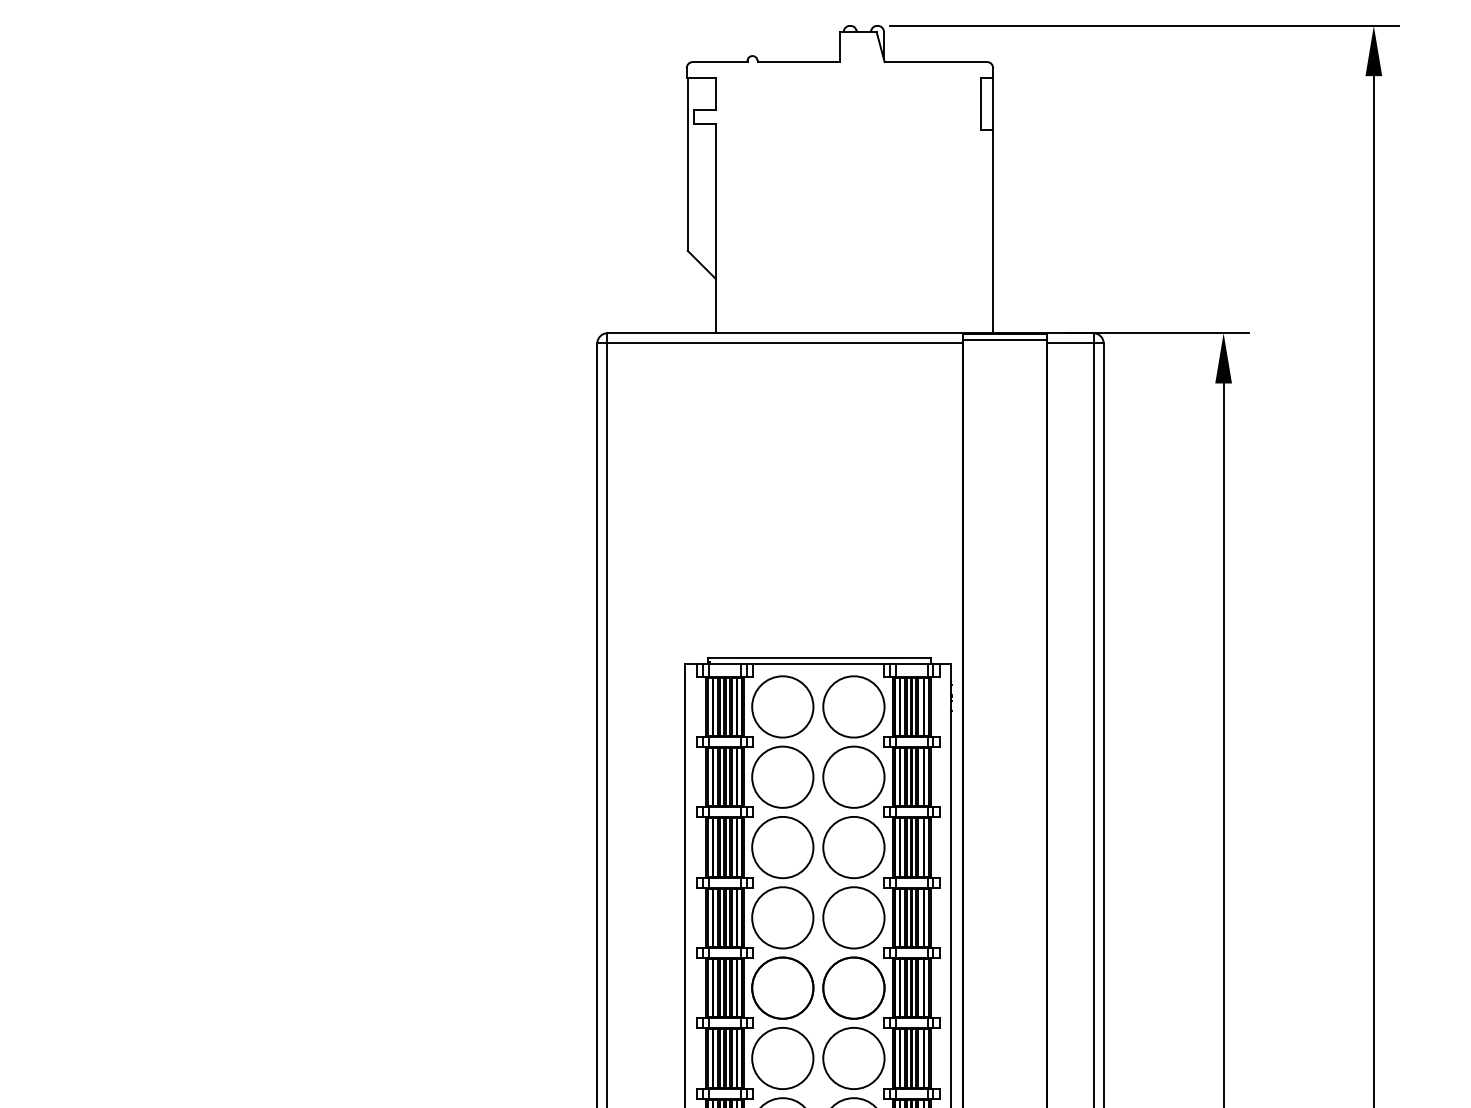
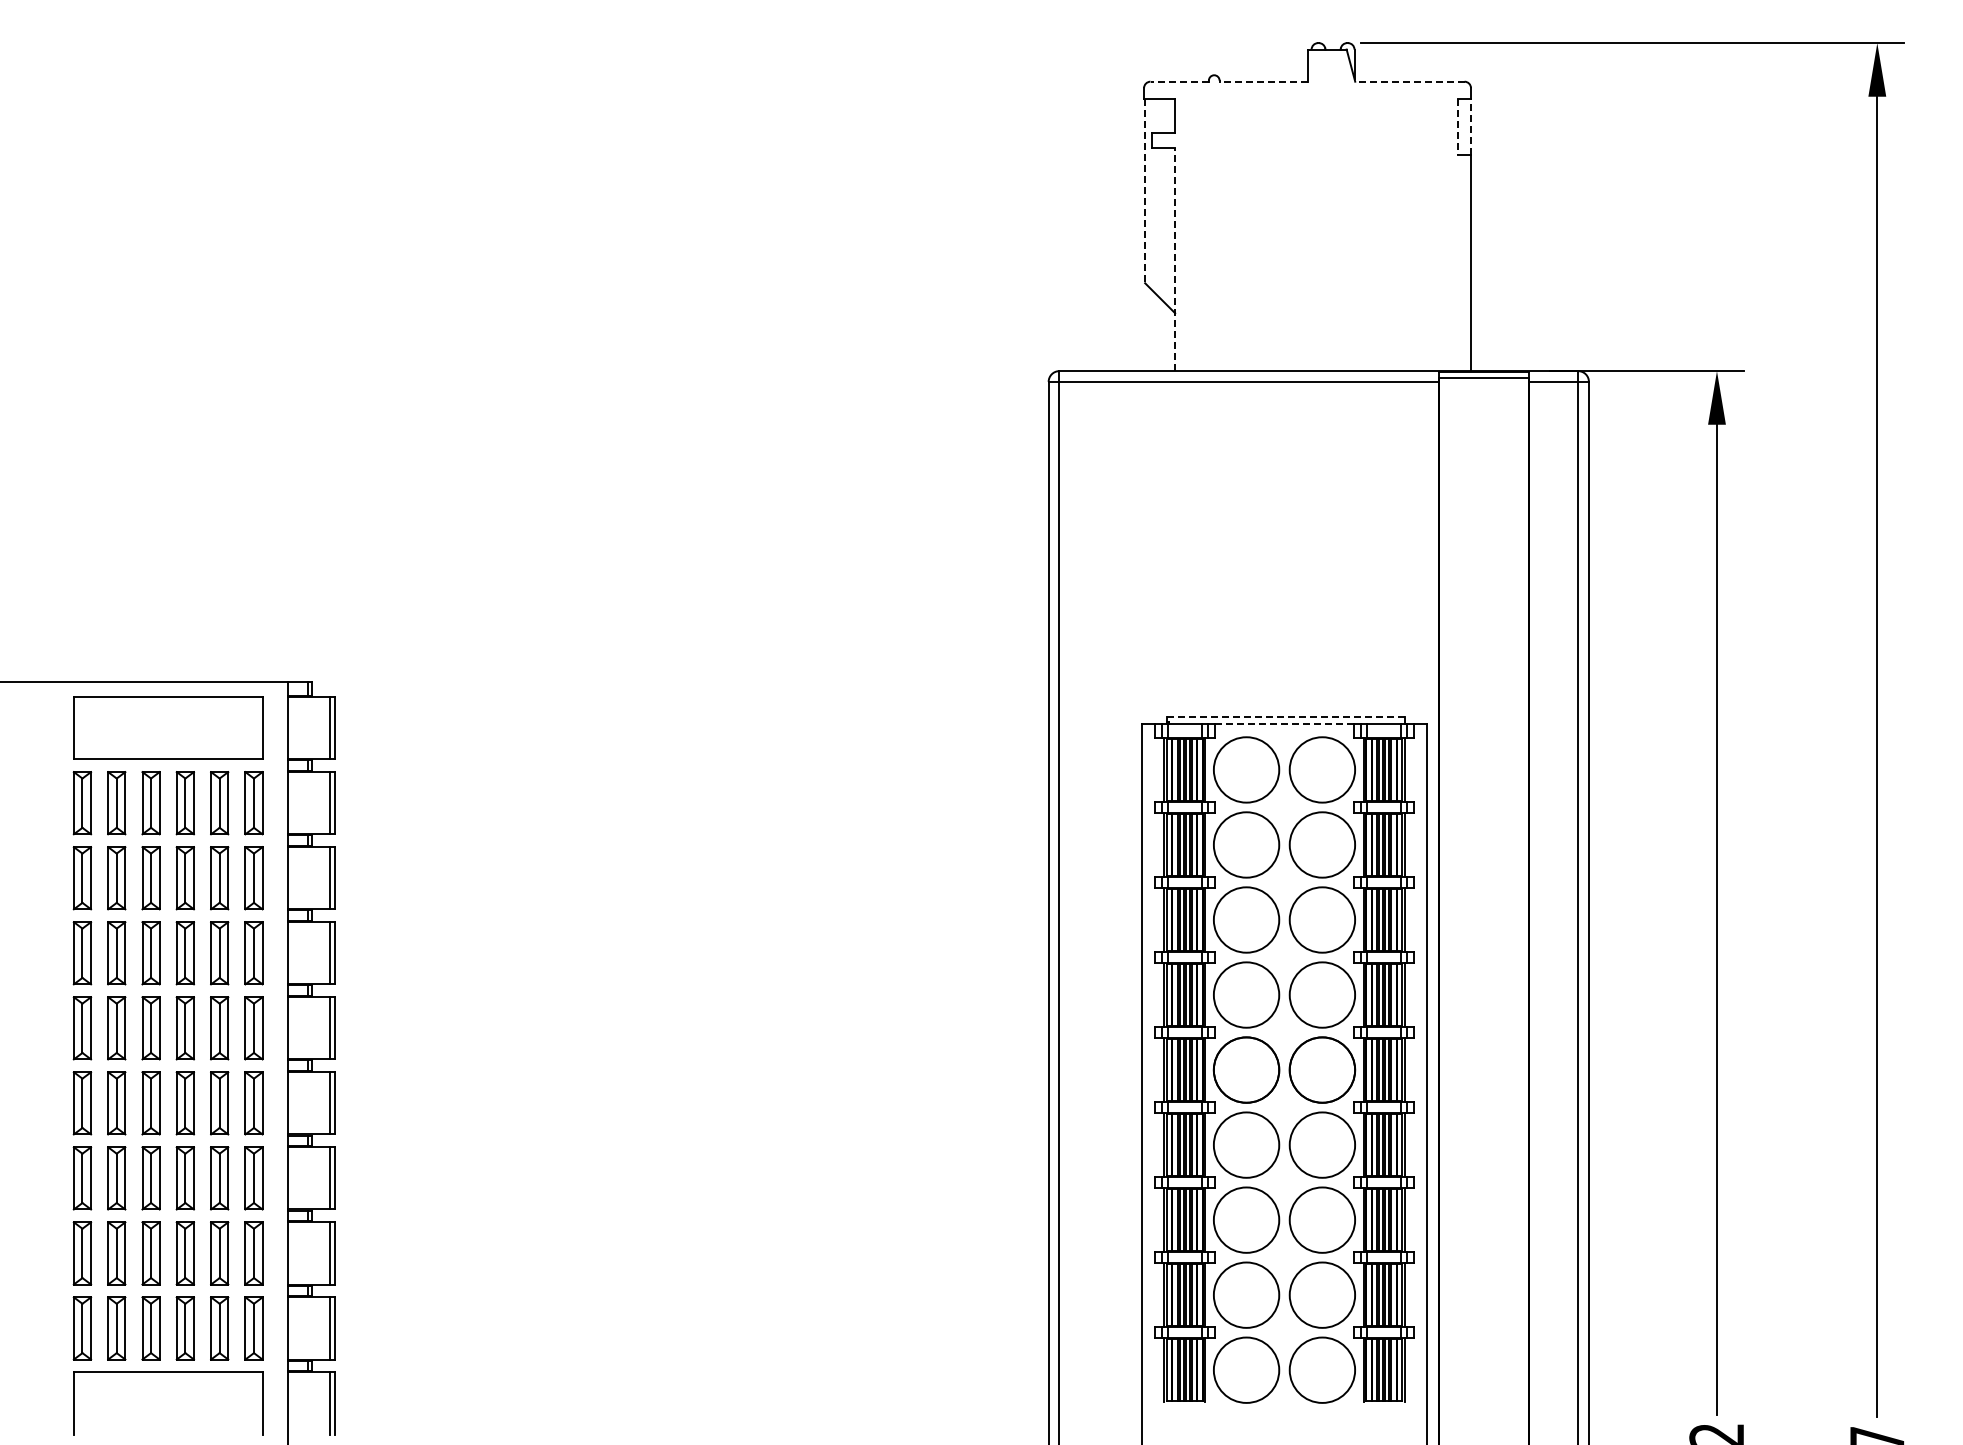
line: (719, 61) -> (1179, 81), solid -> dashed
line: (798, 61) -> (1263, 81), solid -> dashed
line: (935, 61) -> (1409, 81), solid -> dashed
line: (981, 104) -> (1458, 126), solid -> dashed
line: (993, 104) -> (1471, 126), solid -> dashed
line: (688, 164) -> (1145, 191), solid -> dashed
line: (716, 228) -> (1175, 259), solid -> dashed
line: (819, 657) -> (1285, 717), solid -> dashed
line: (818, 663) -> (1284, 723), solid -> dashed

